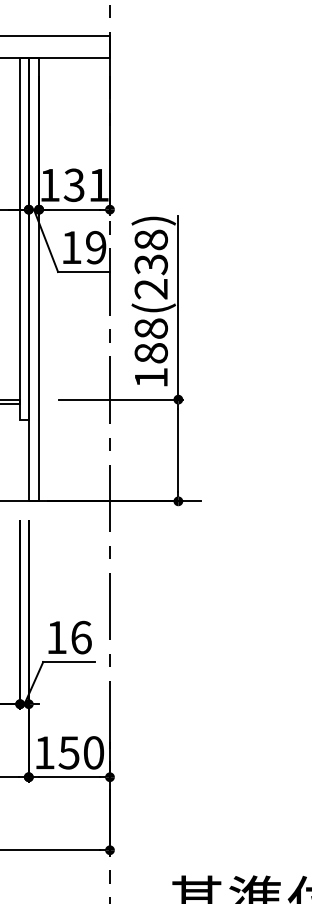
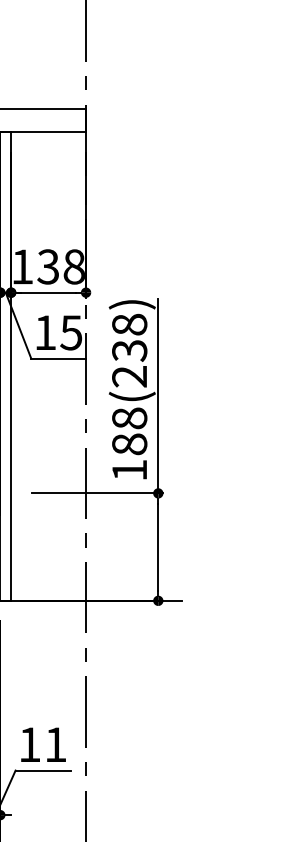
text: (98, 185) -> (73, 267), 131 -> 138
text: (95, 247) -> (70, 332), 19 -> 15
text: (81, 637) -> (55, 744), 16 -> 11

